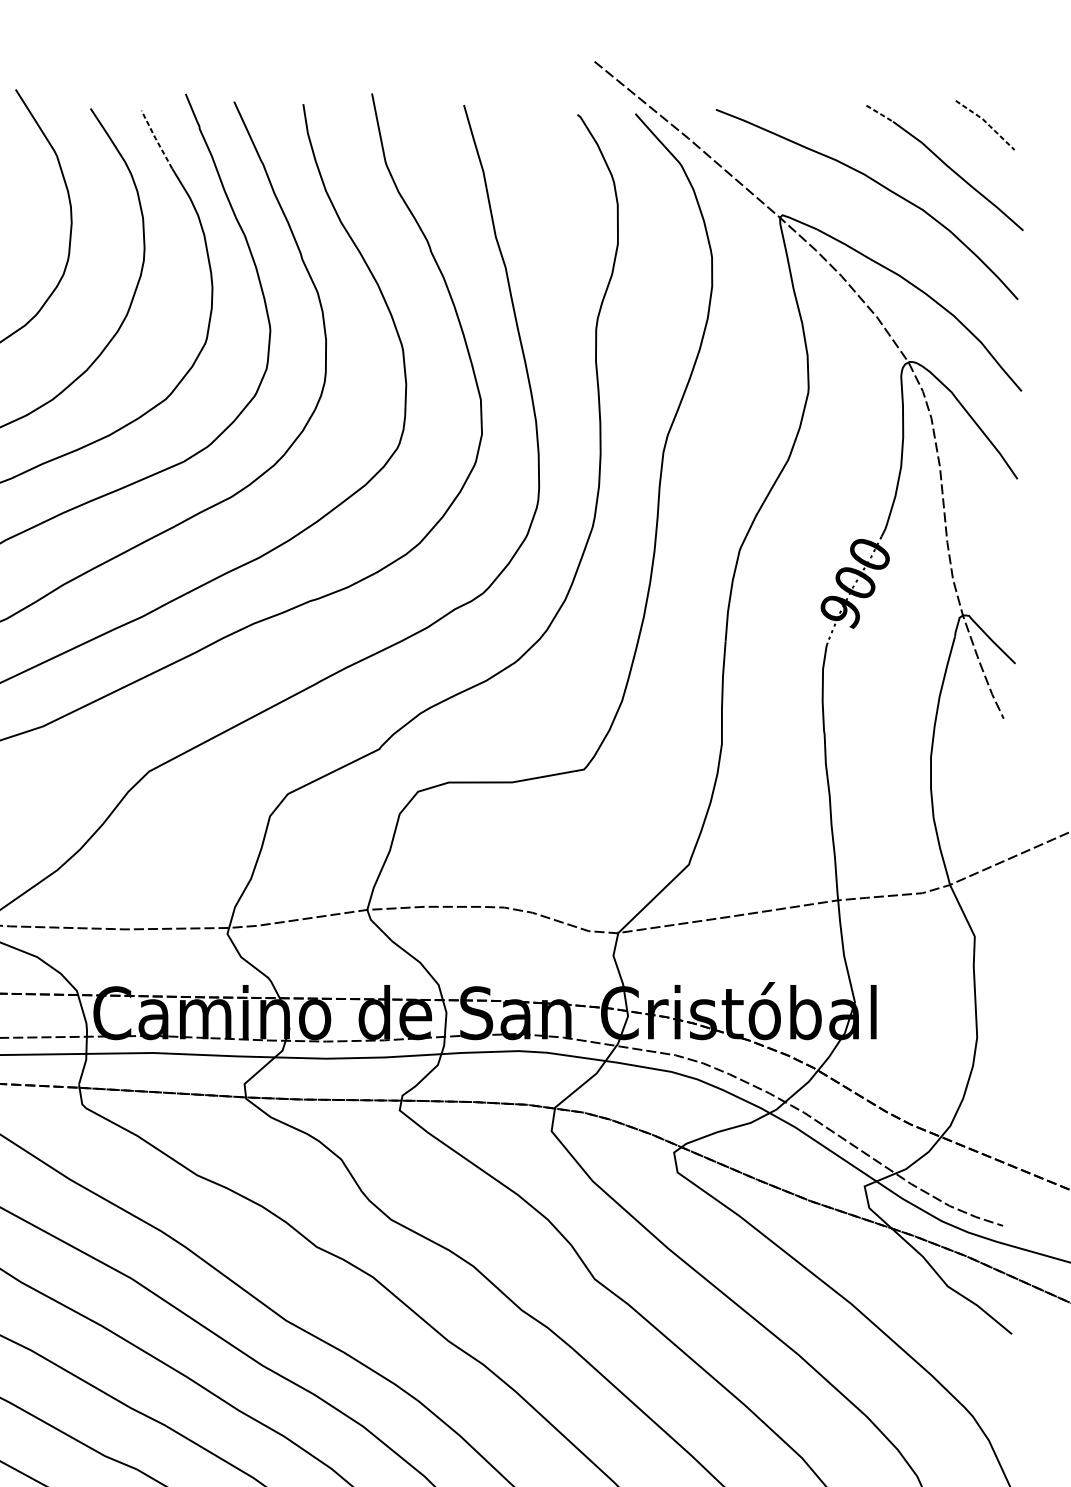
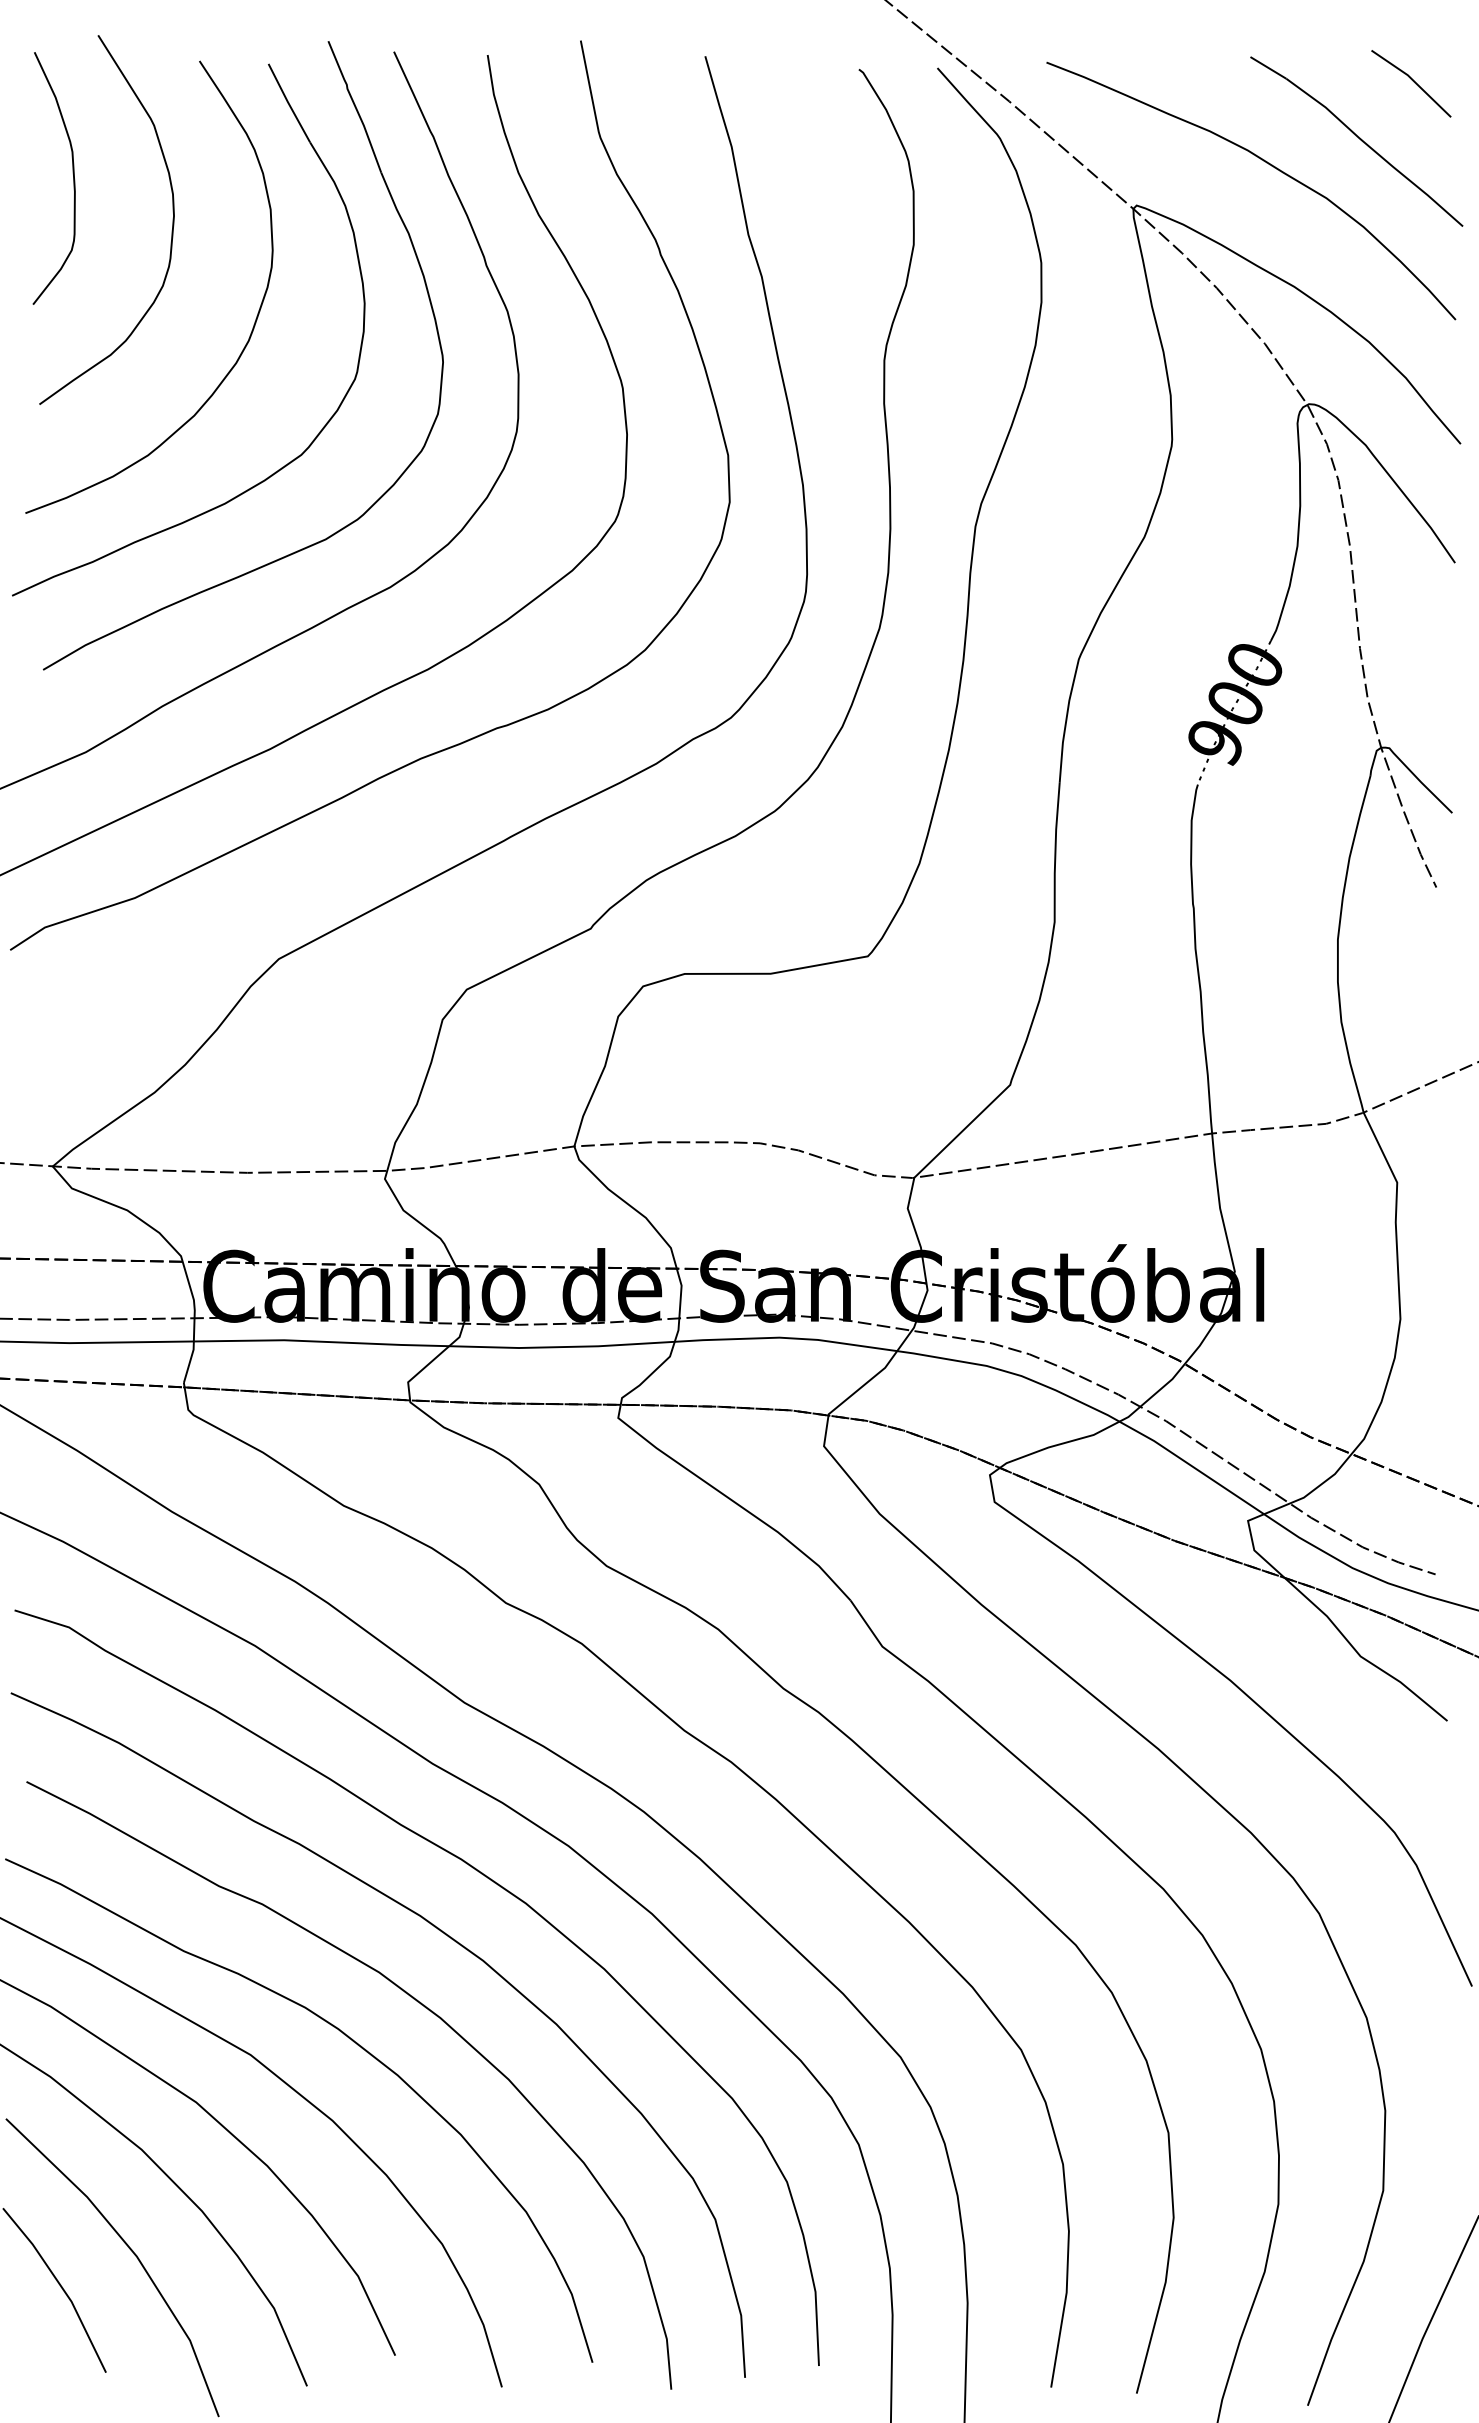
line: (879, 114) -> (1268, 68), dashed -> solid
line: (986, 123) -> (1413, 81), dashed -> solid
line: (156, 139) -> (288, 102), dashed -> solid

